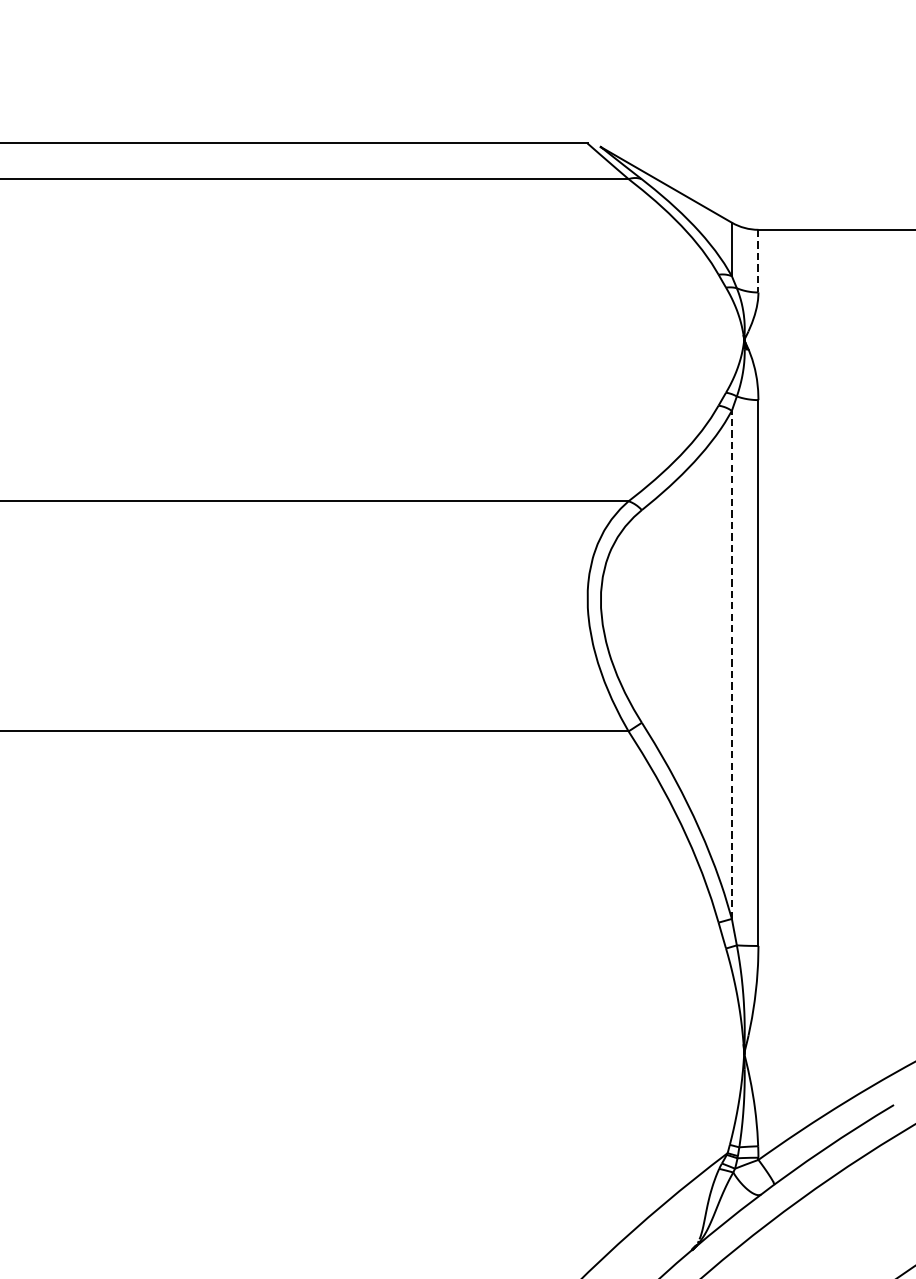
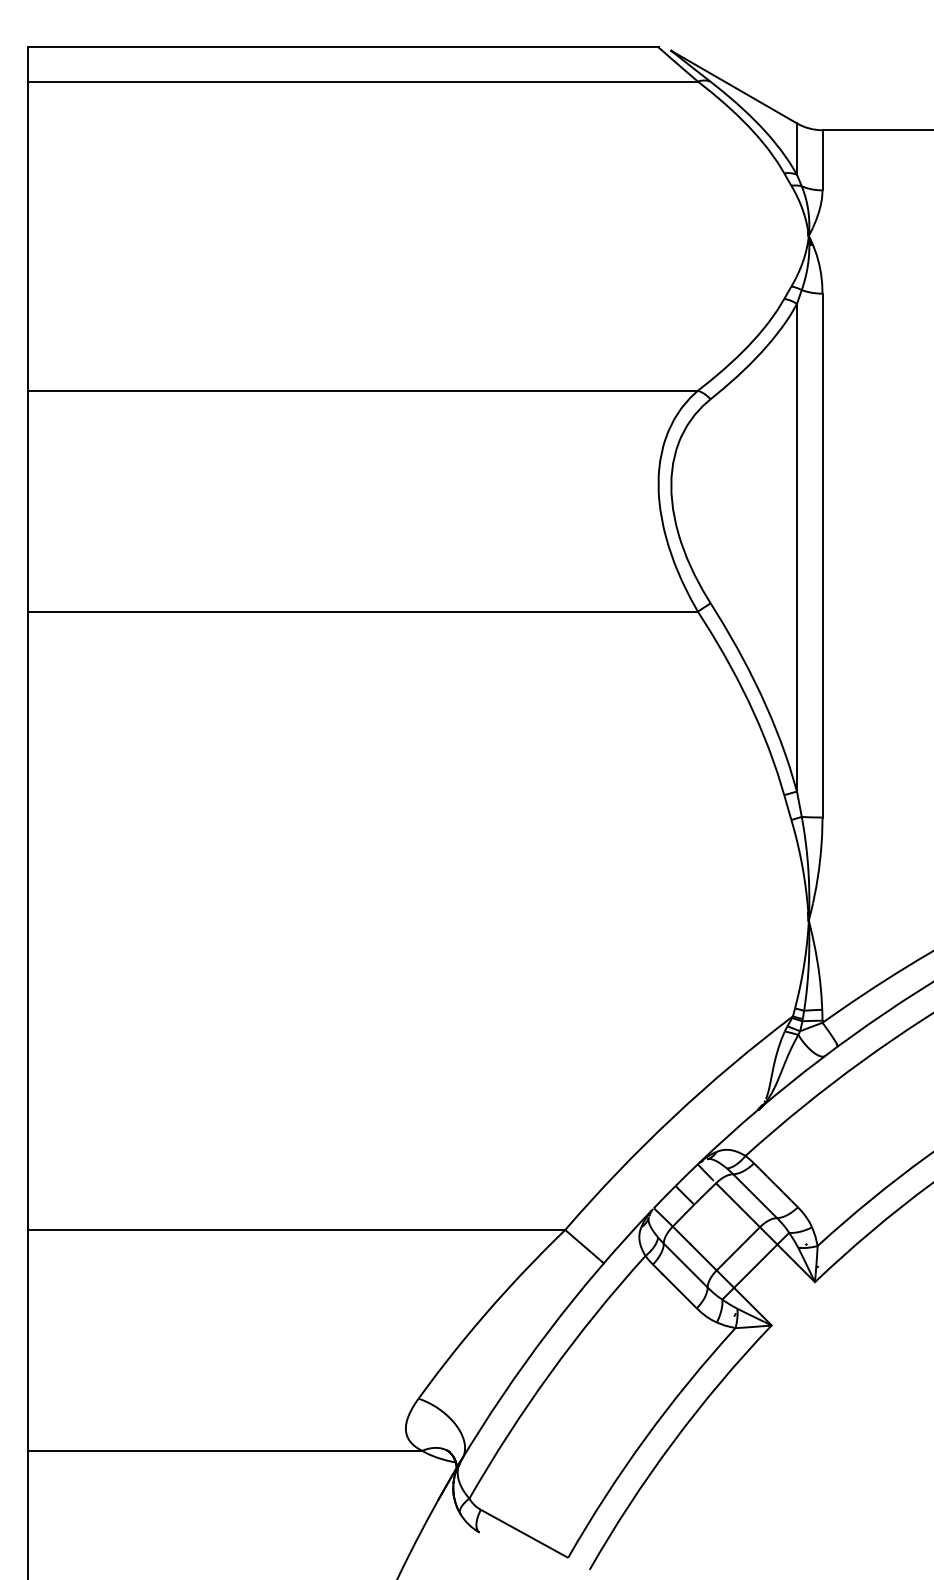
line: (758, 261) -> (822, 160), dashed -> solid
line: (732, 664) -> (797, 547), dashed -> solid

